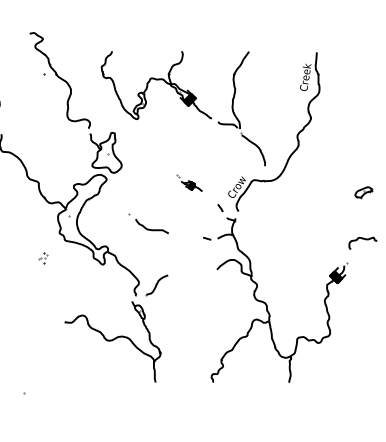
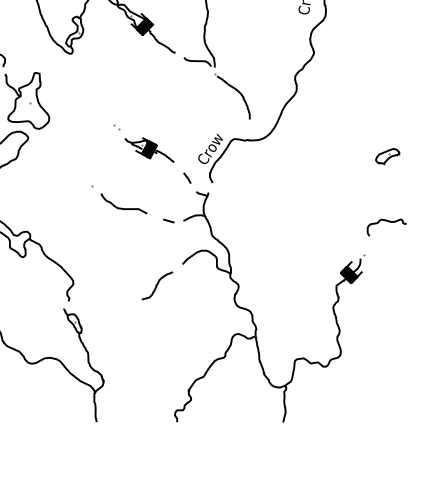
part: (189, 183) -> (144, 143), size x1.67
part: (148, 223) -> (118, 199), moved
part: (156, 285) -> (156, 286), moved

